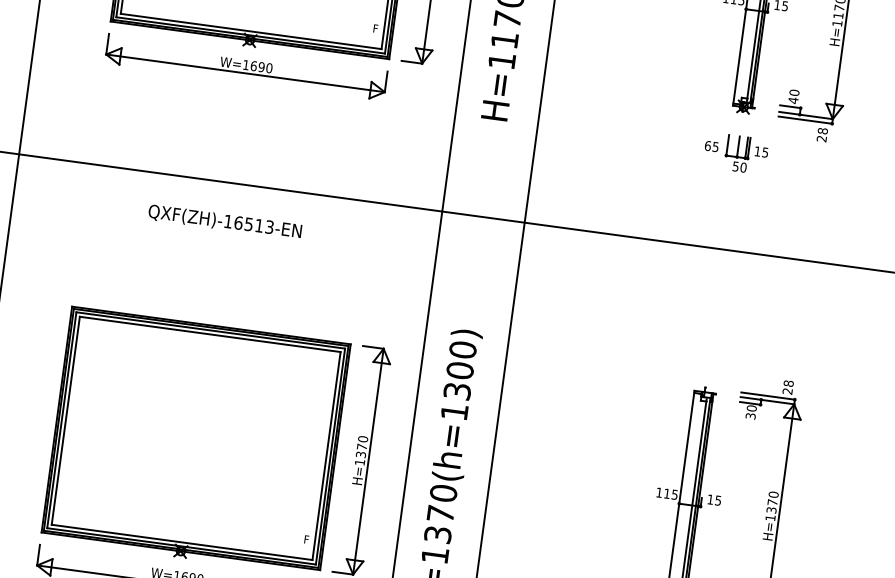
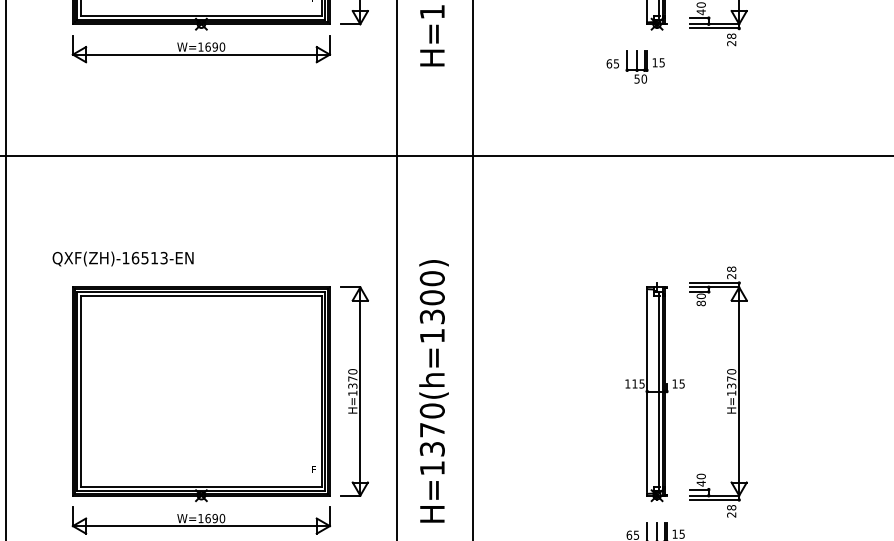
part: (735, 152) -> (635, 66), moved
text: (224, 221) -> (122, 258), moved
text: (749, 416) -> (700, 303), 30 -> 80

